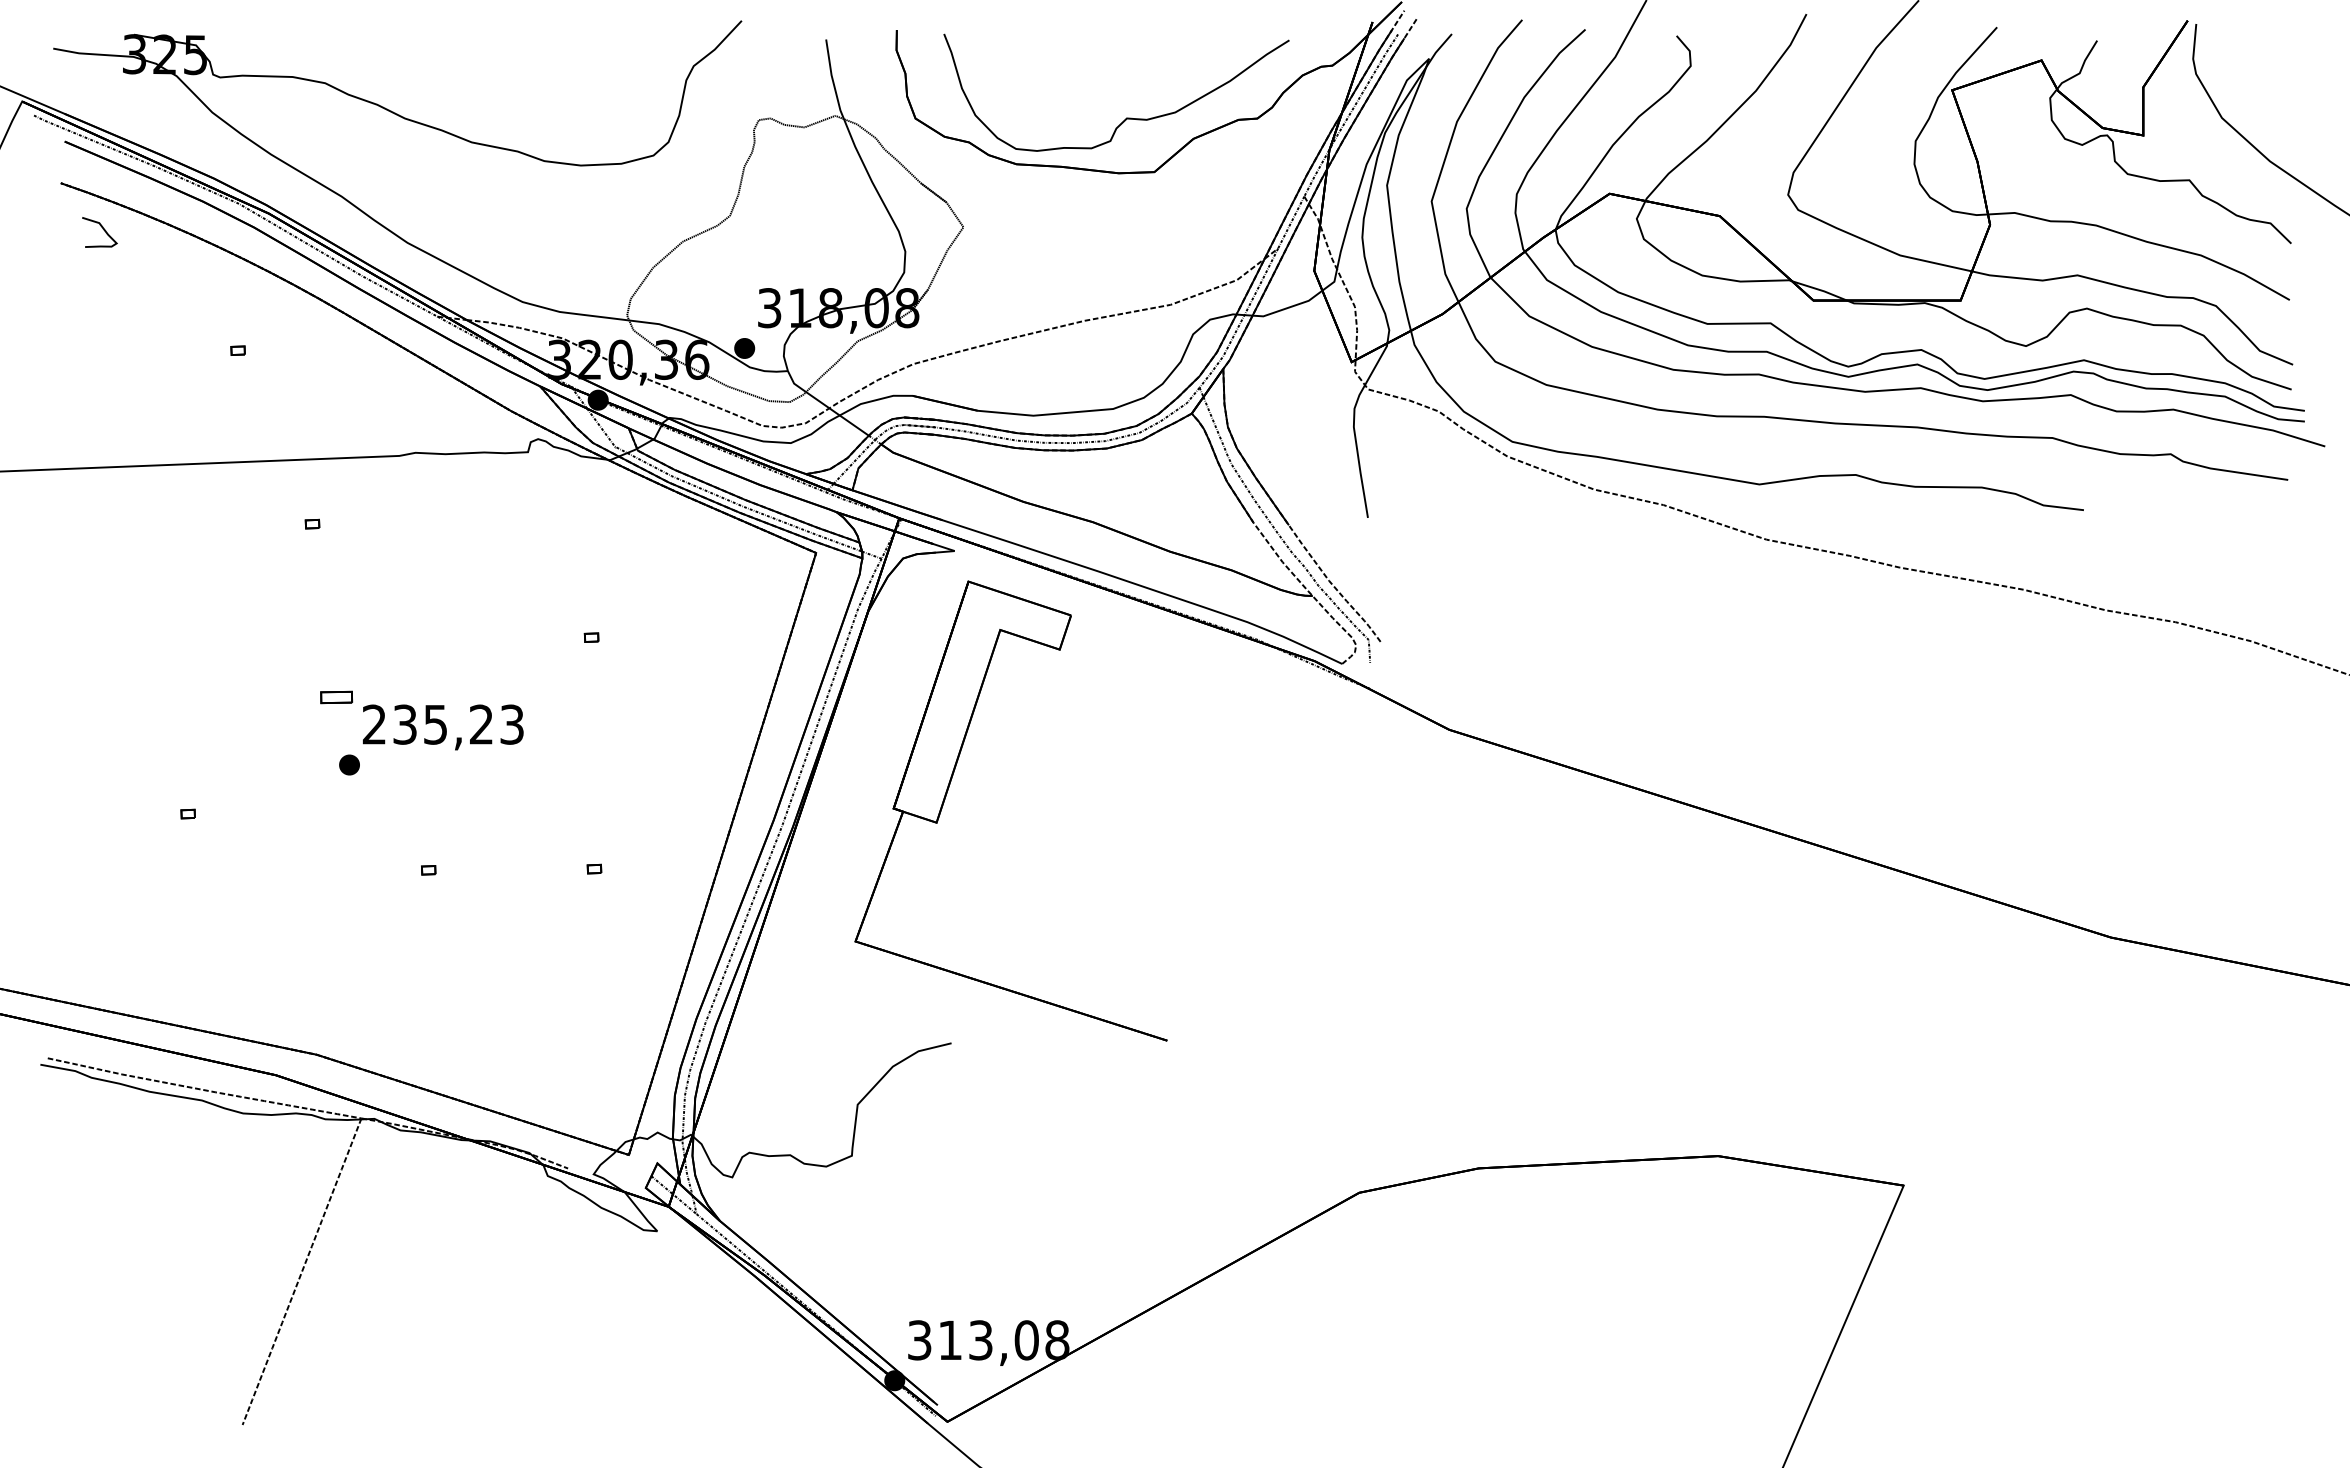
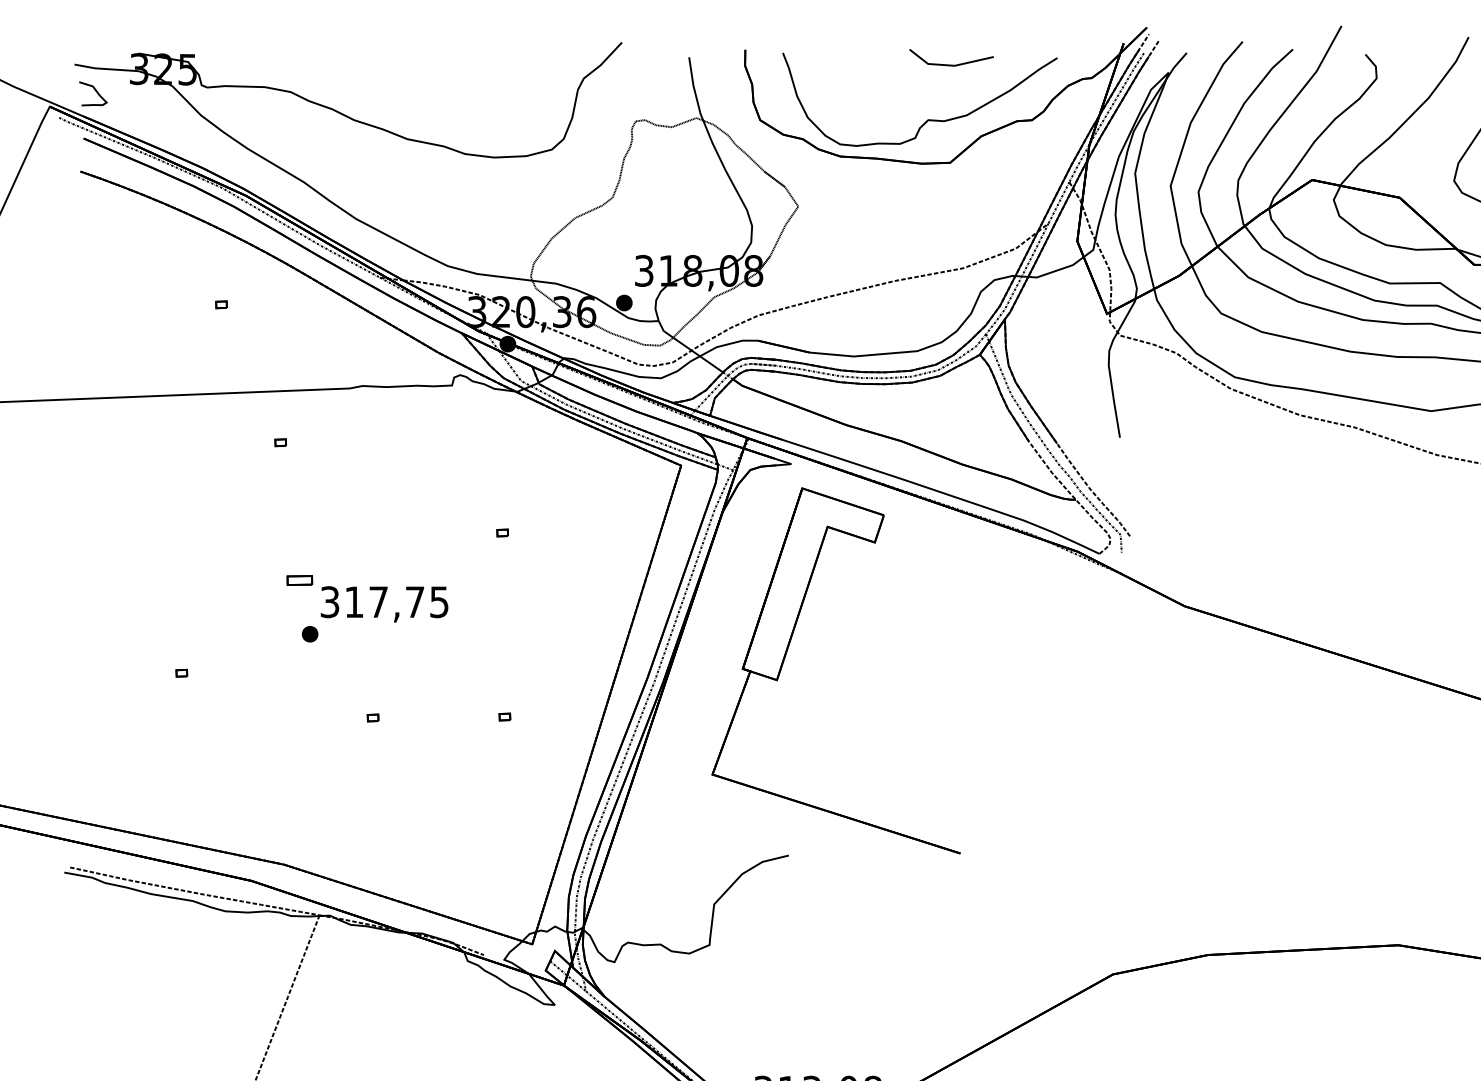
line: (1154, 48) -> (950, 64), added
curve: (103, 230) -> (96, 92), moved
text: (442, 724) -> (384, 602), 235,23 -> 317,75

